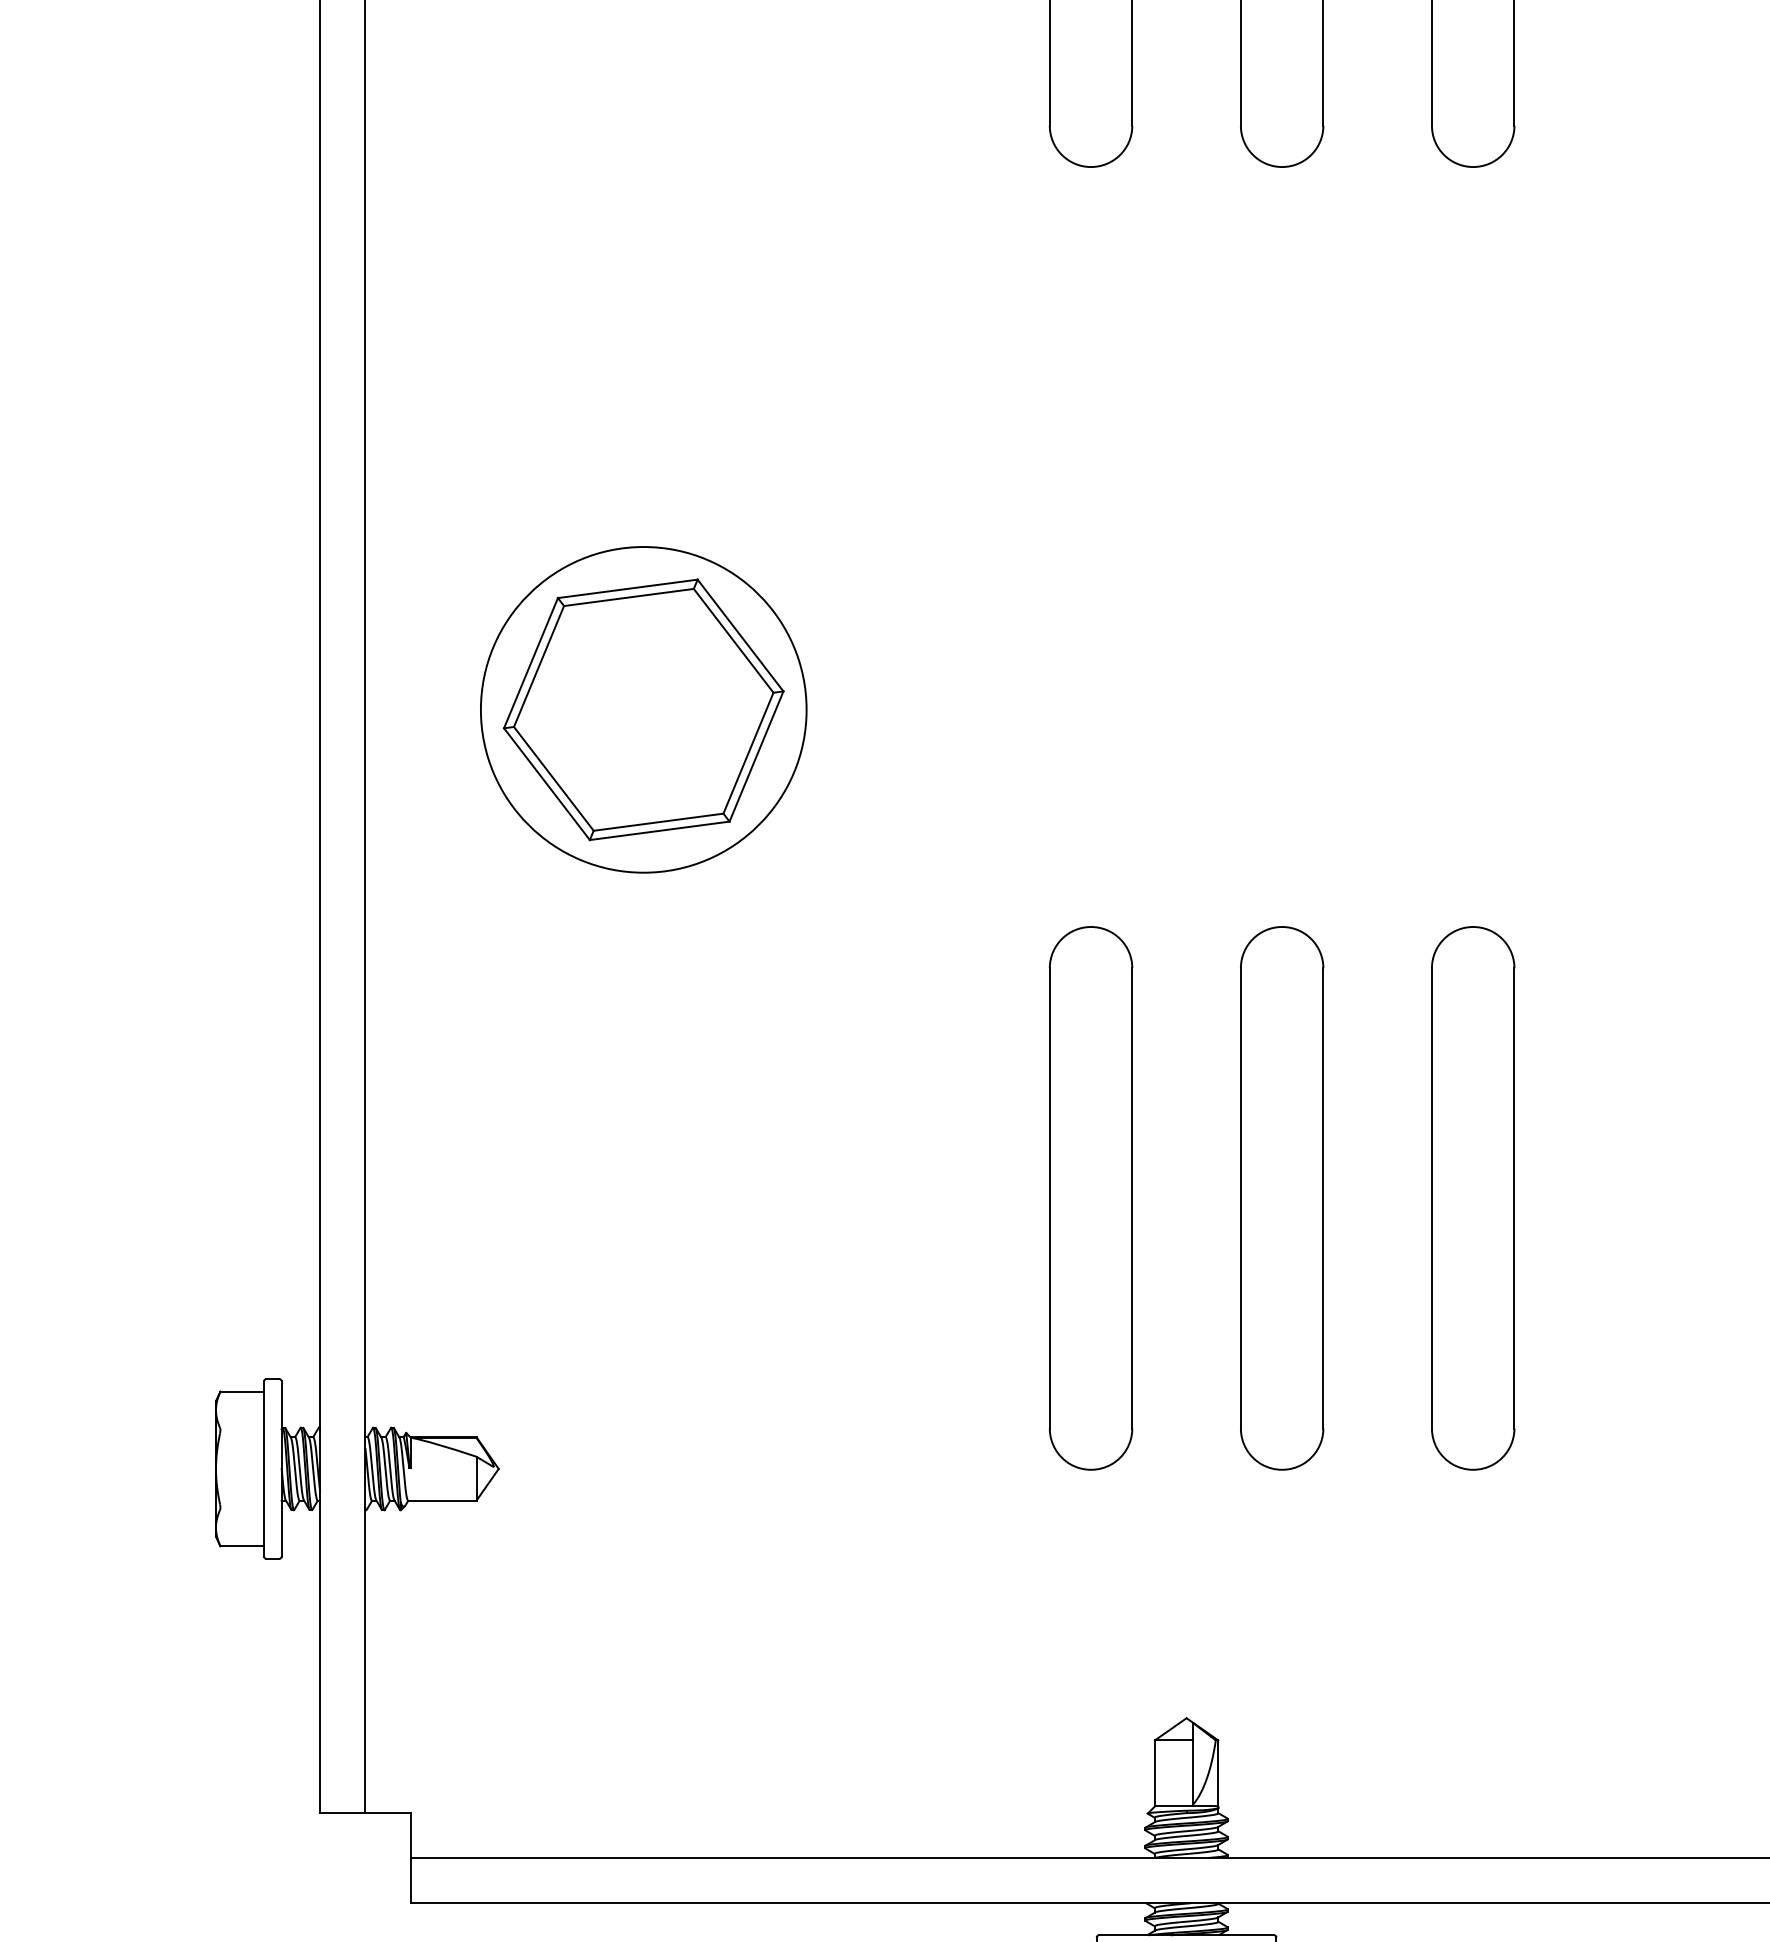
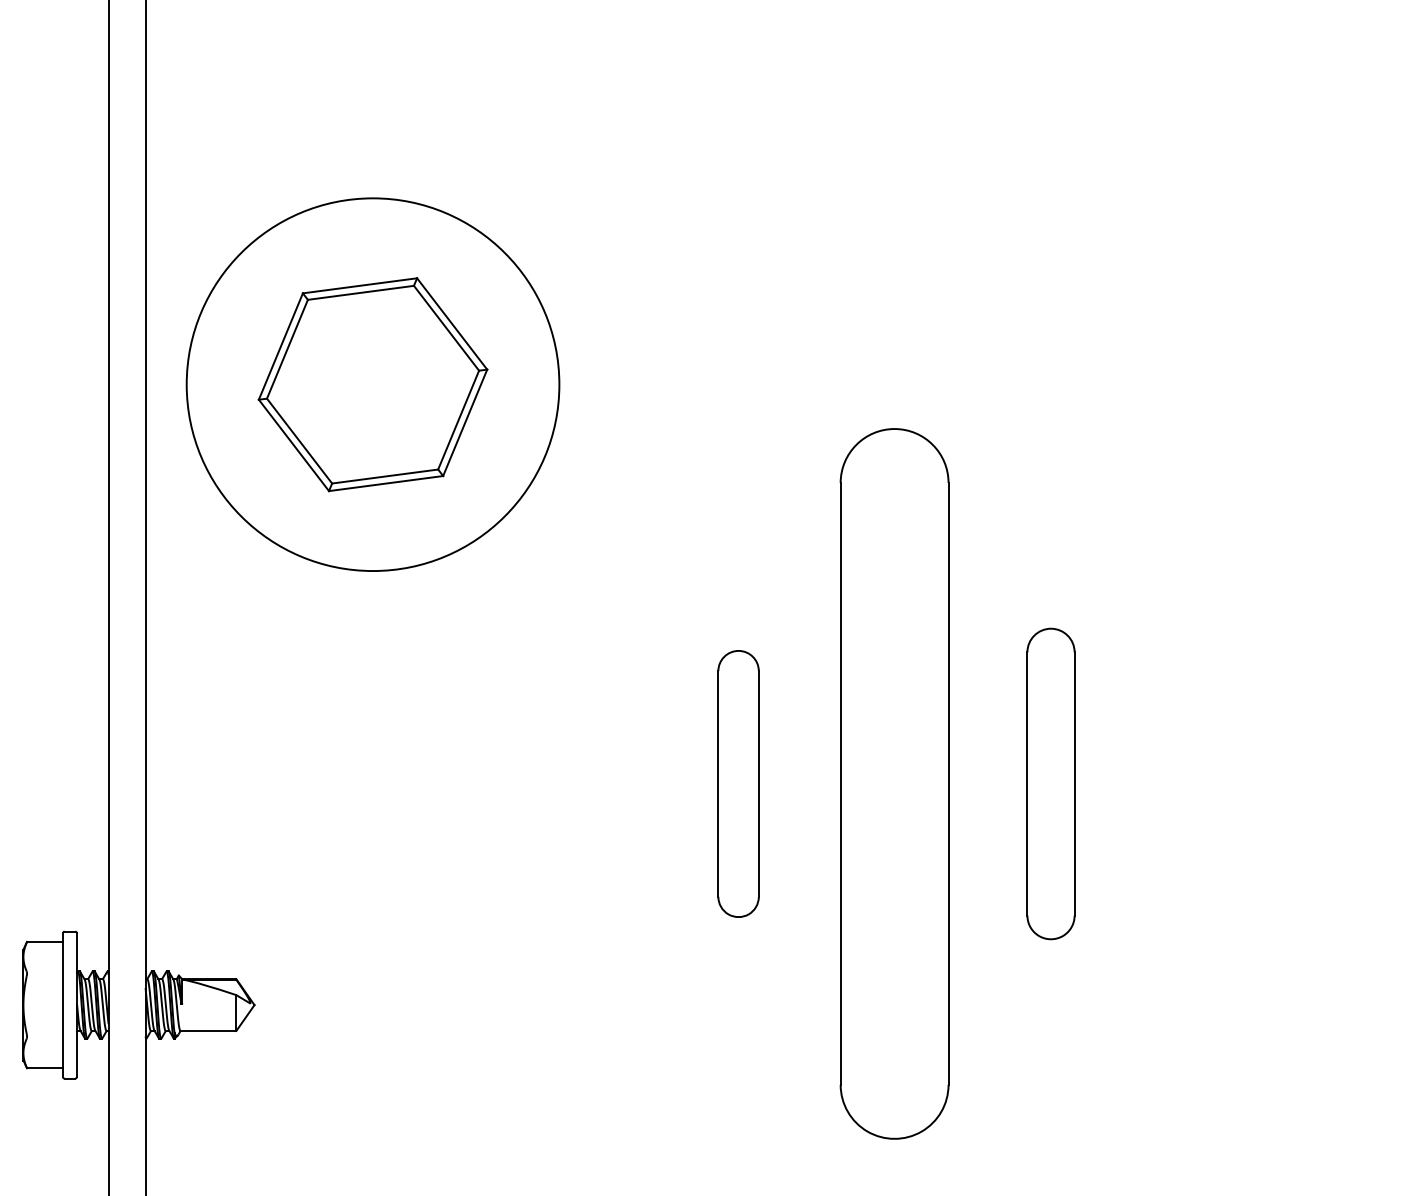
circle: (643, 709) -> (372, 384), size x1.4
part: (1090, 1198) -> (738, 784), size x0.6
part: (1282, 1198) -> (895, 784), size x1.6
part: (1473, 1198) -> (1051, 784), size x0.7

